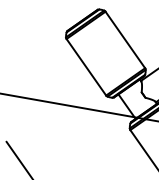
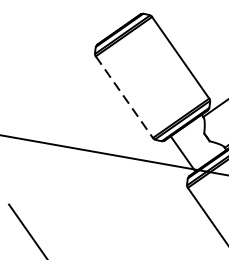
line: (86, 67) -> (124, 97), solid -> dashed

